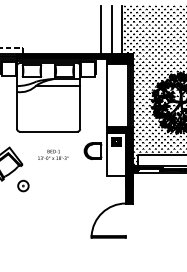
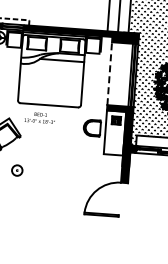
line: (106, 95) -> (109, 73), solid -> dashed
text: (53, 154) -> (40, 117), moved
part: (23, 185) -> (17, 170), moved

